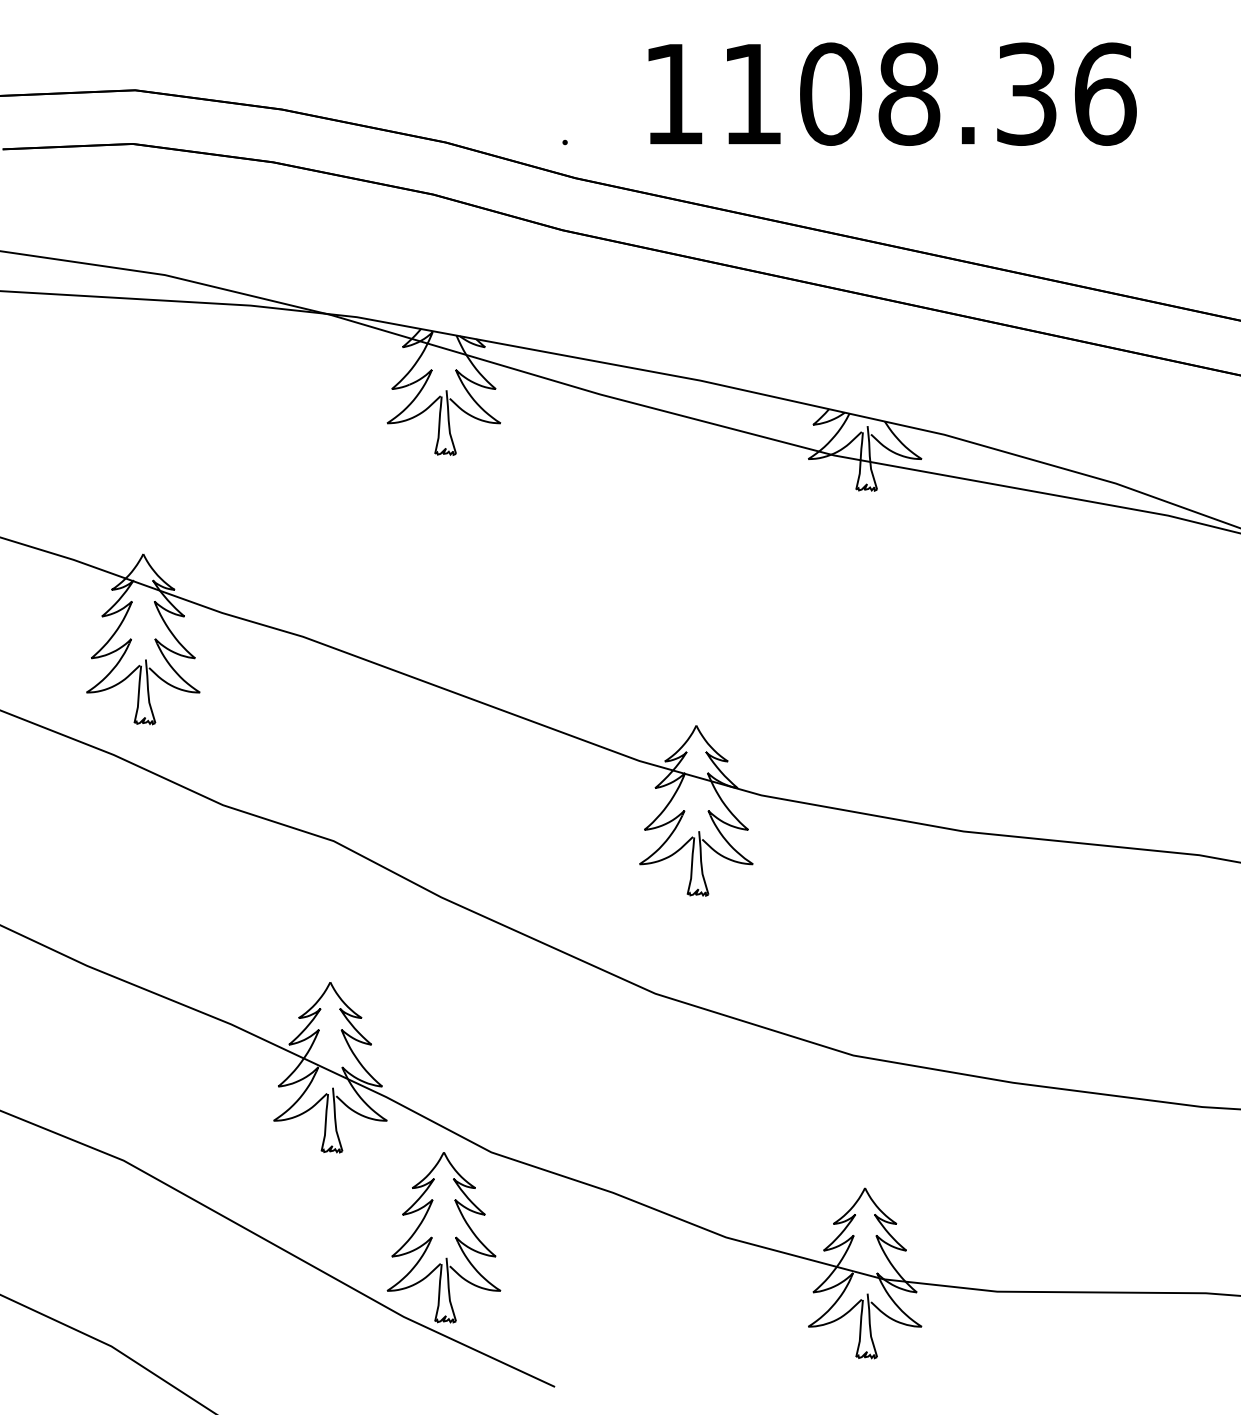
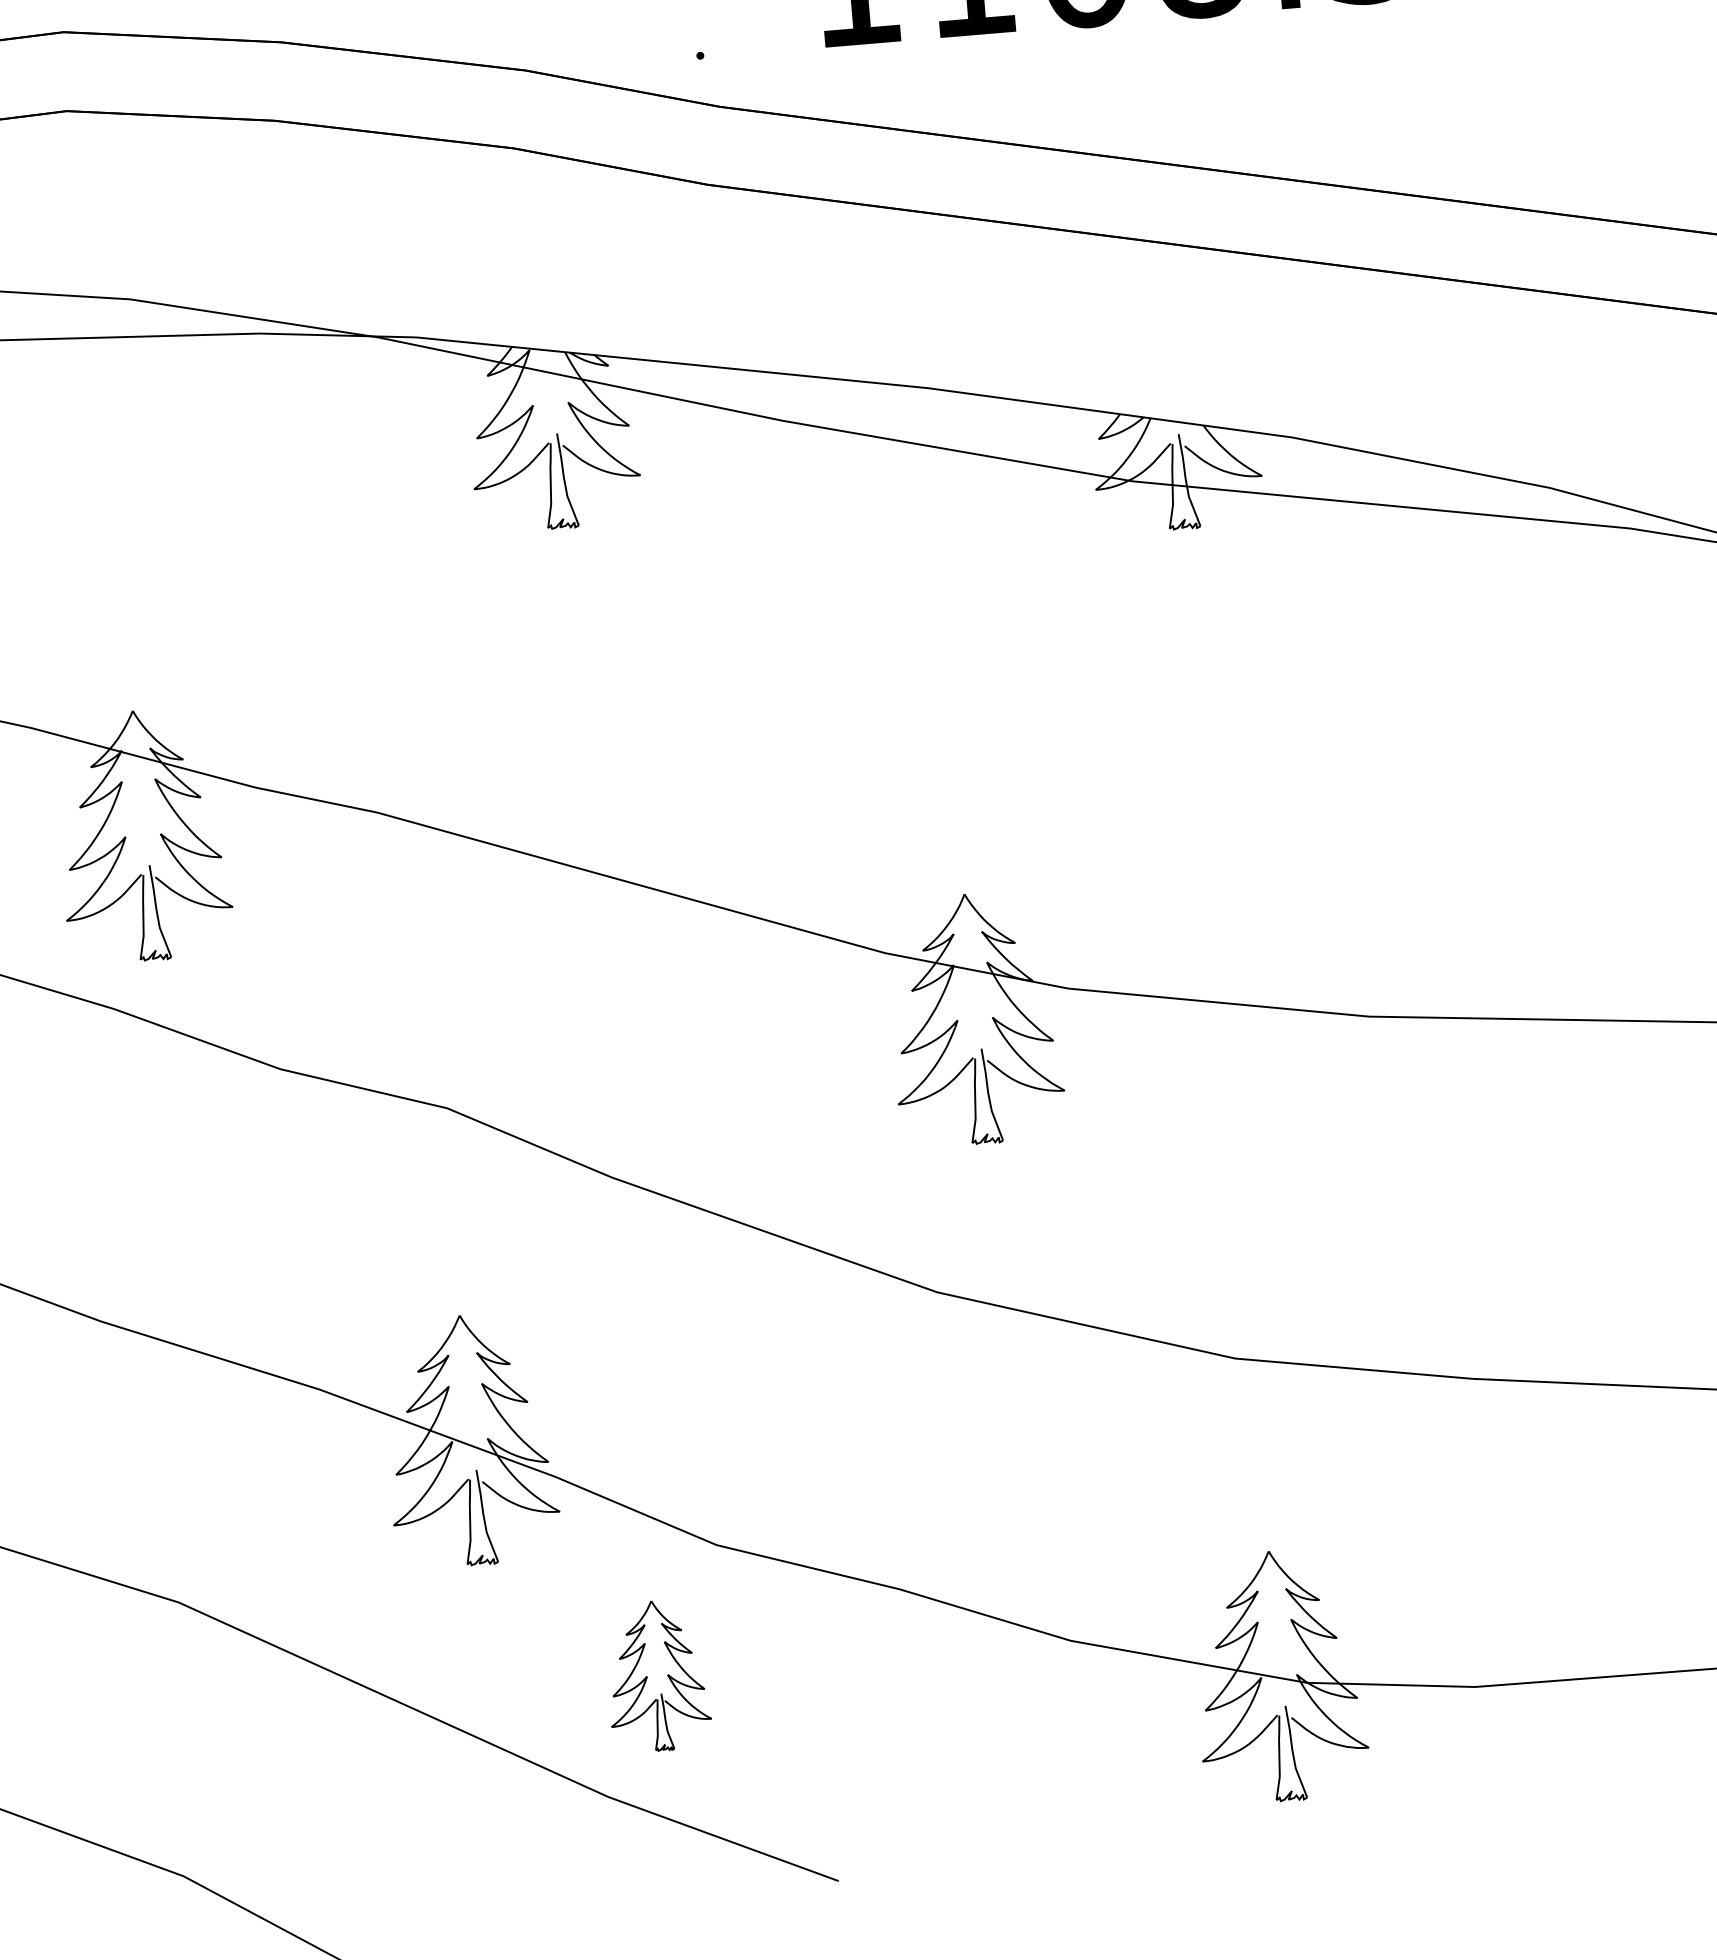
part: (443, 1237) -> (656, 1675), size x0.6

